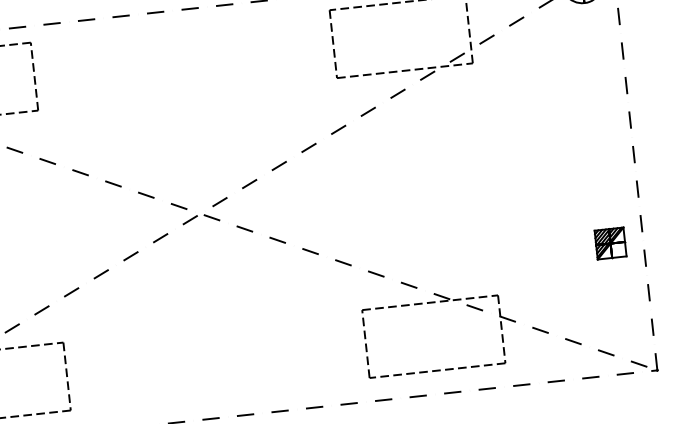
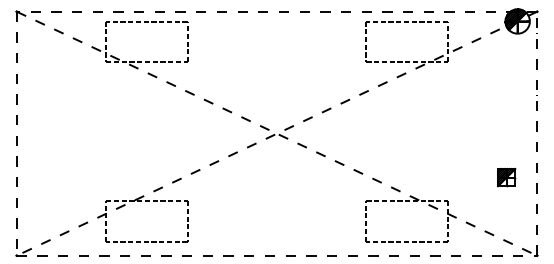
part: (610, 243) -> (506, 177), moved

